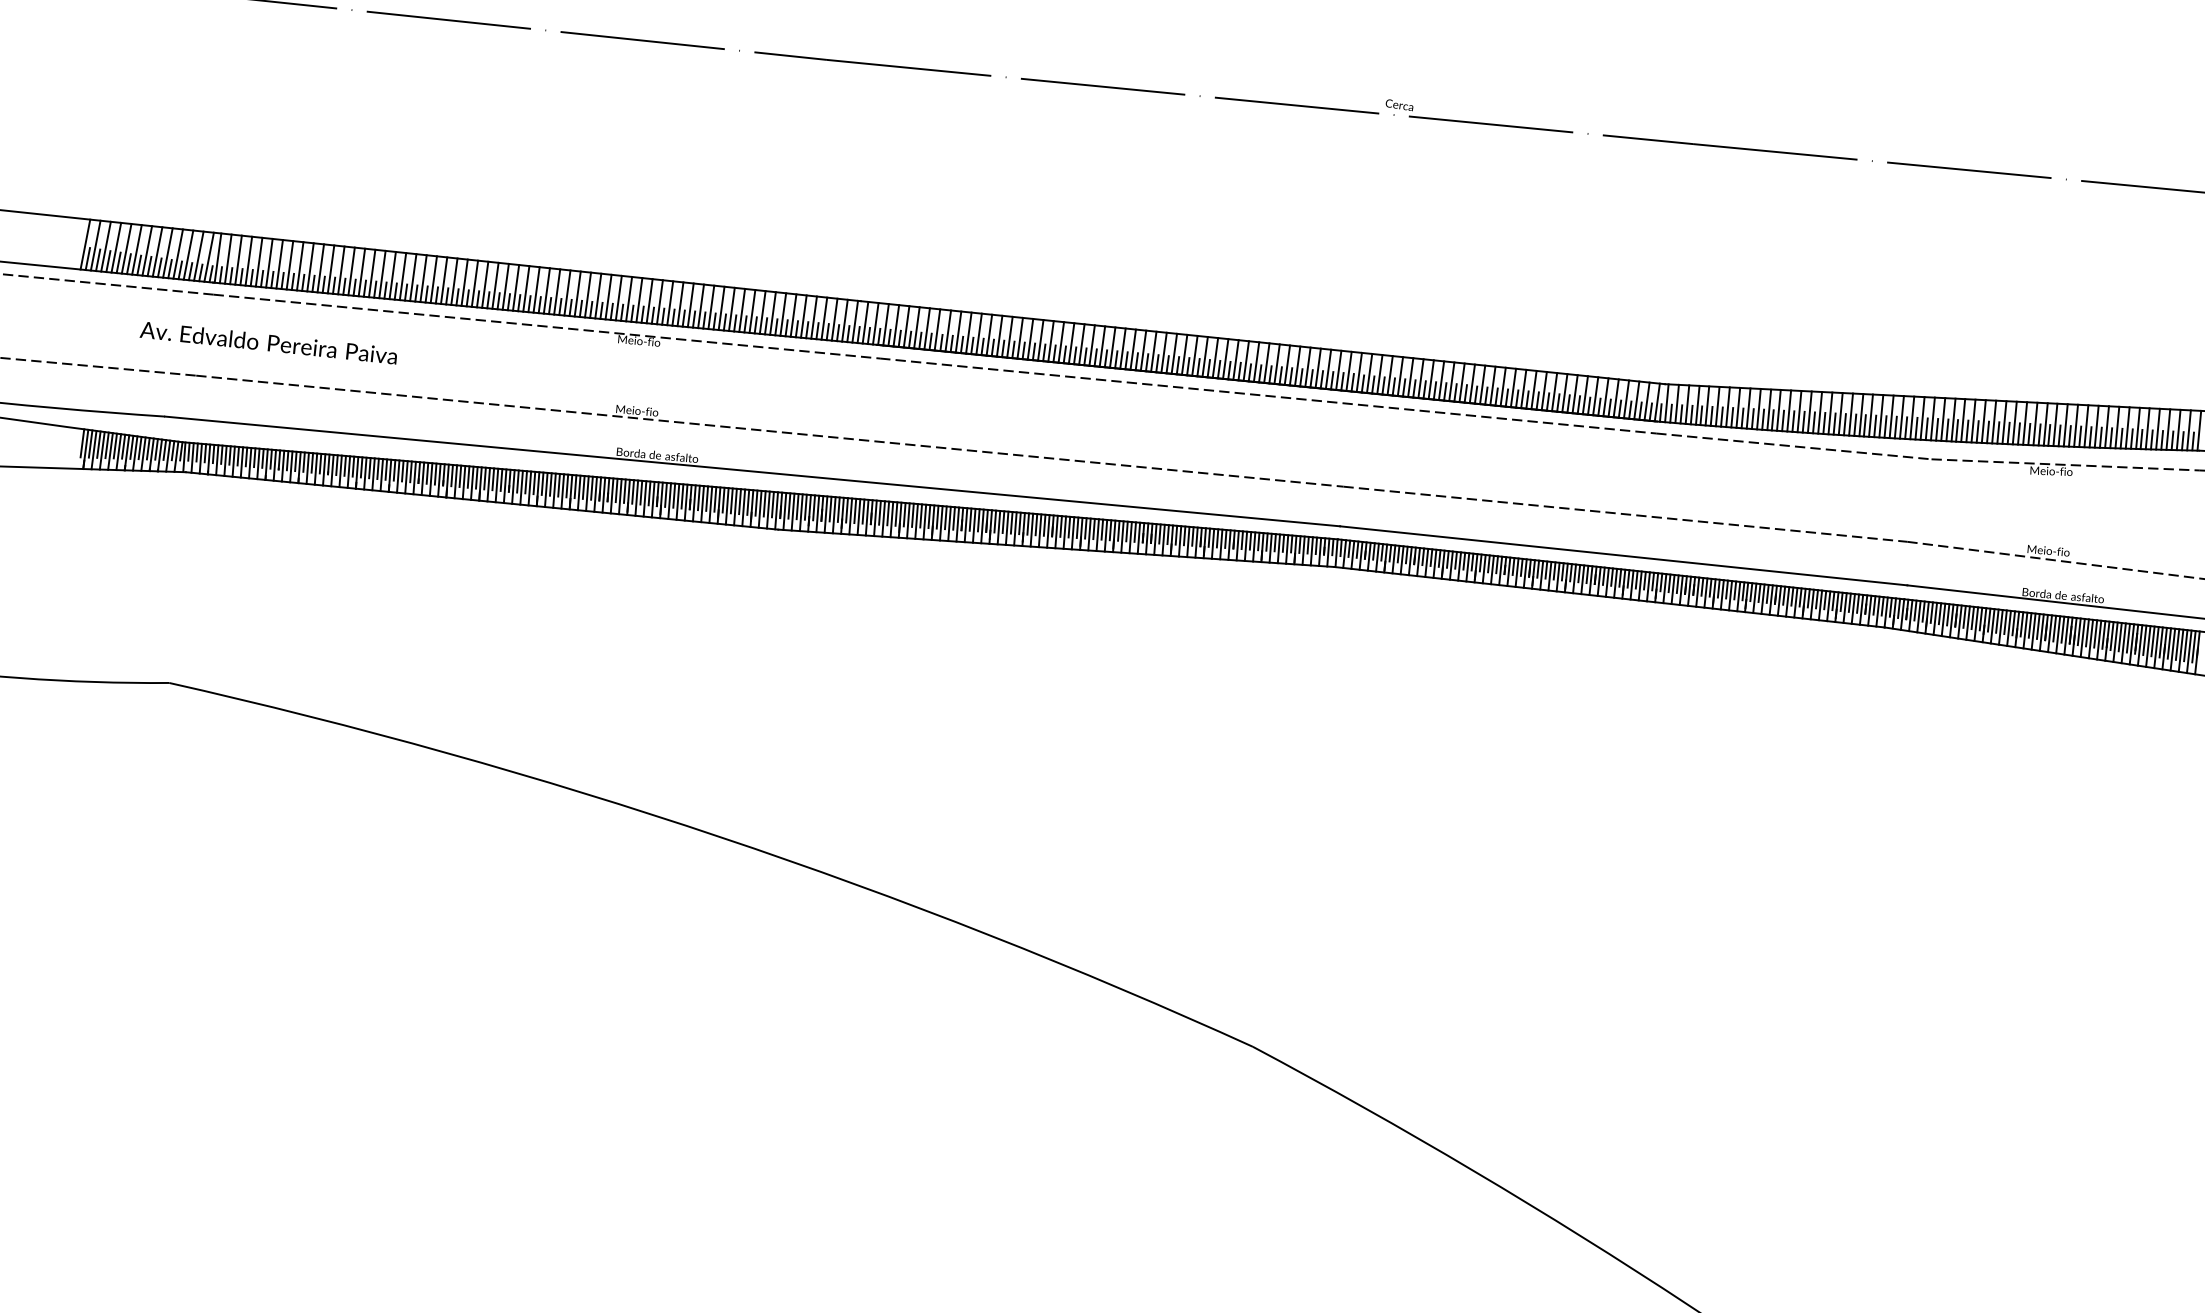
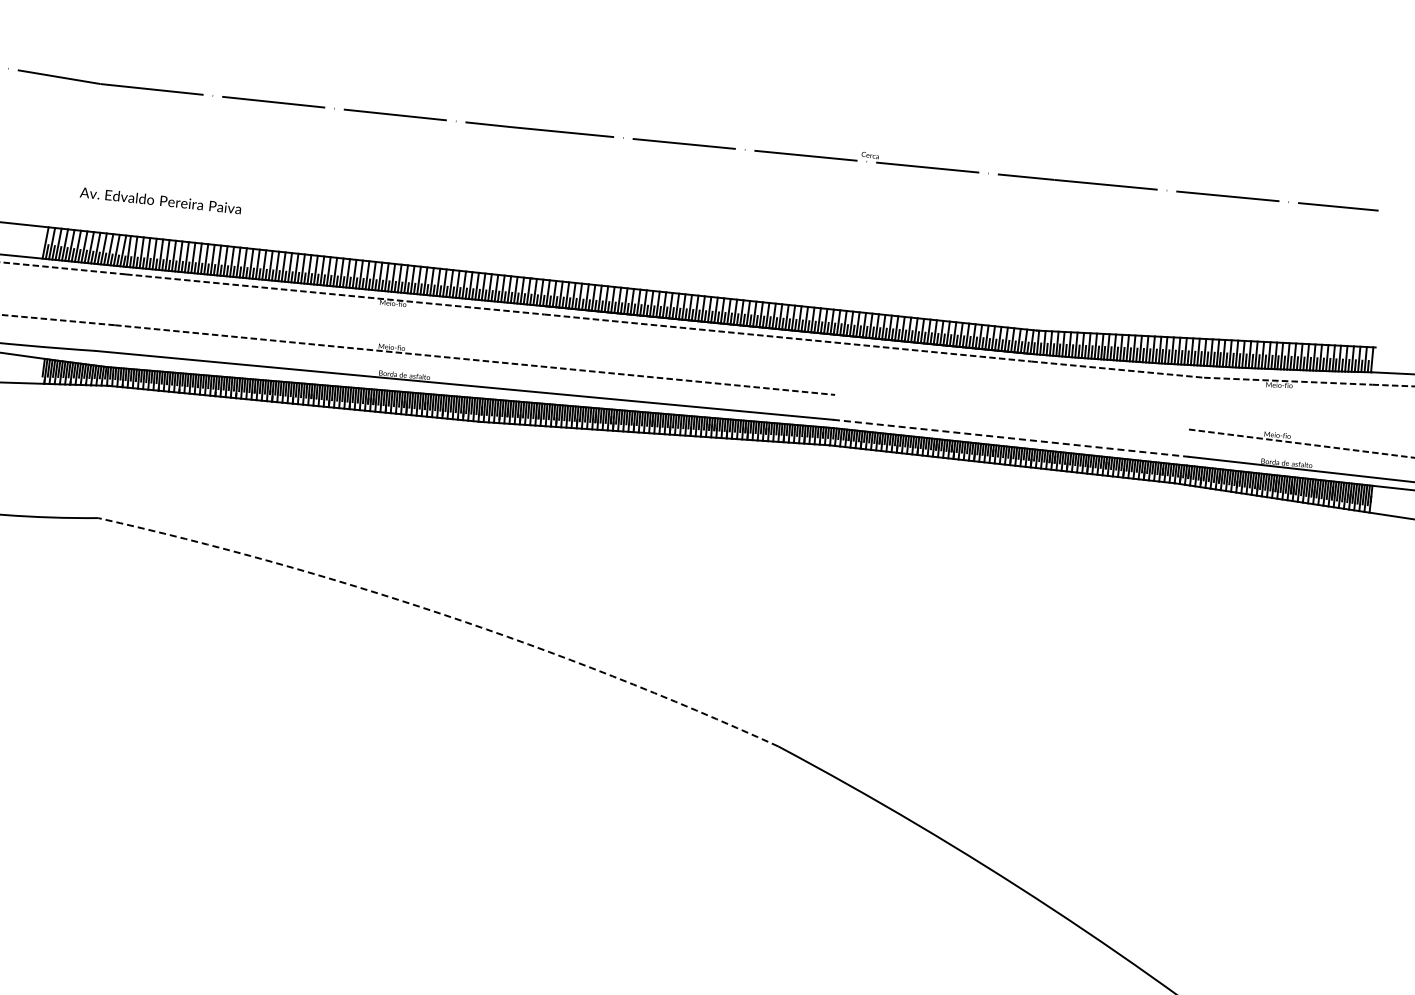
text: (268, 342) -> (160, 200), moved
line: (1624, 513) -> (1011, 411), removed
line: (1622, 556) -> (1010, 438), solid -> dashed
arc: (721, 836) -> (444, 614), solid -> dashed

